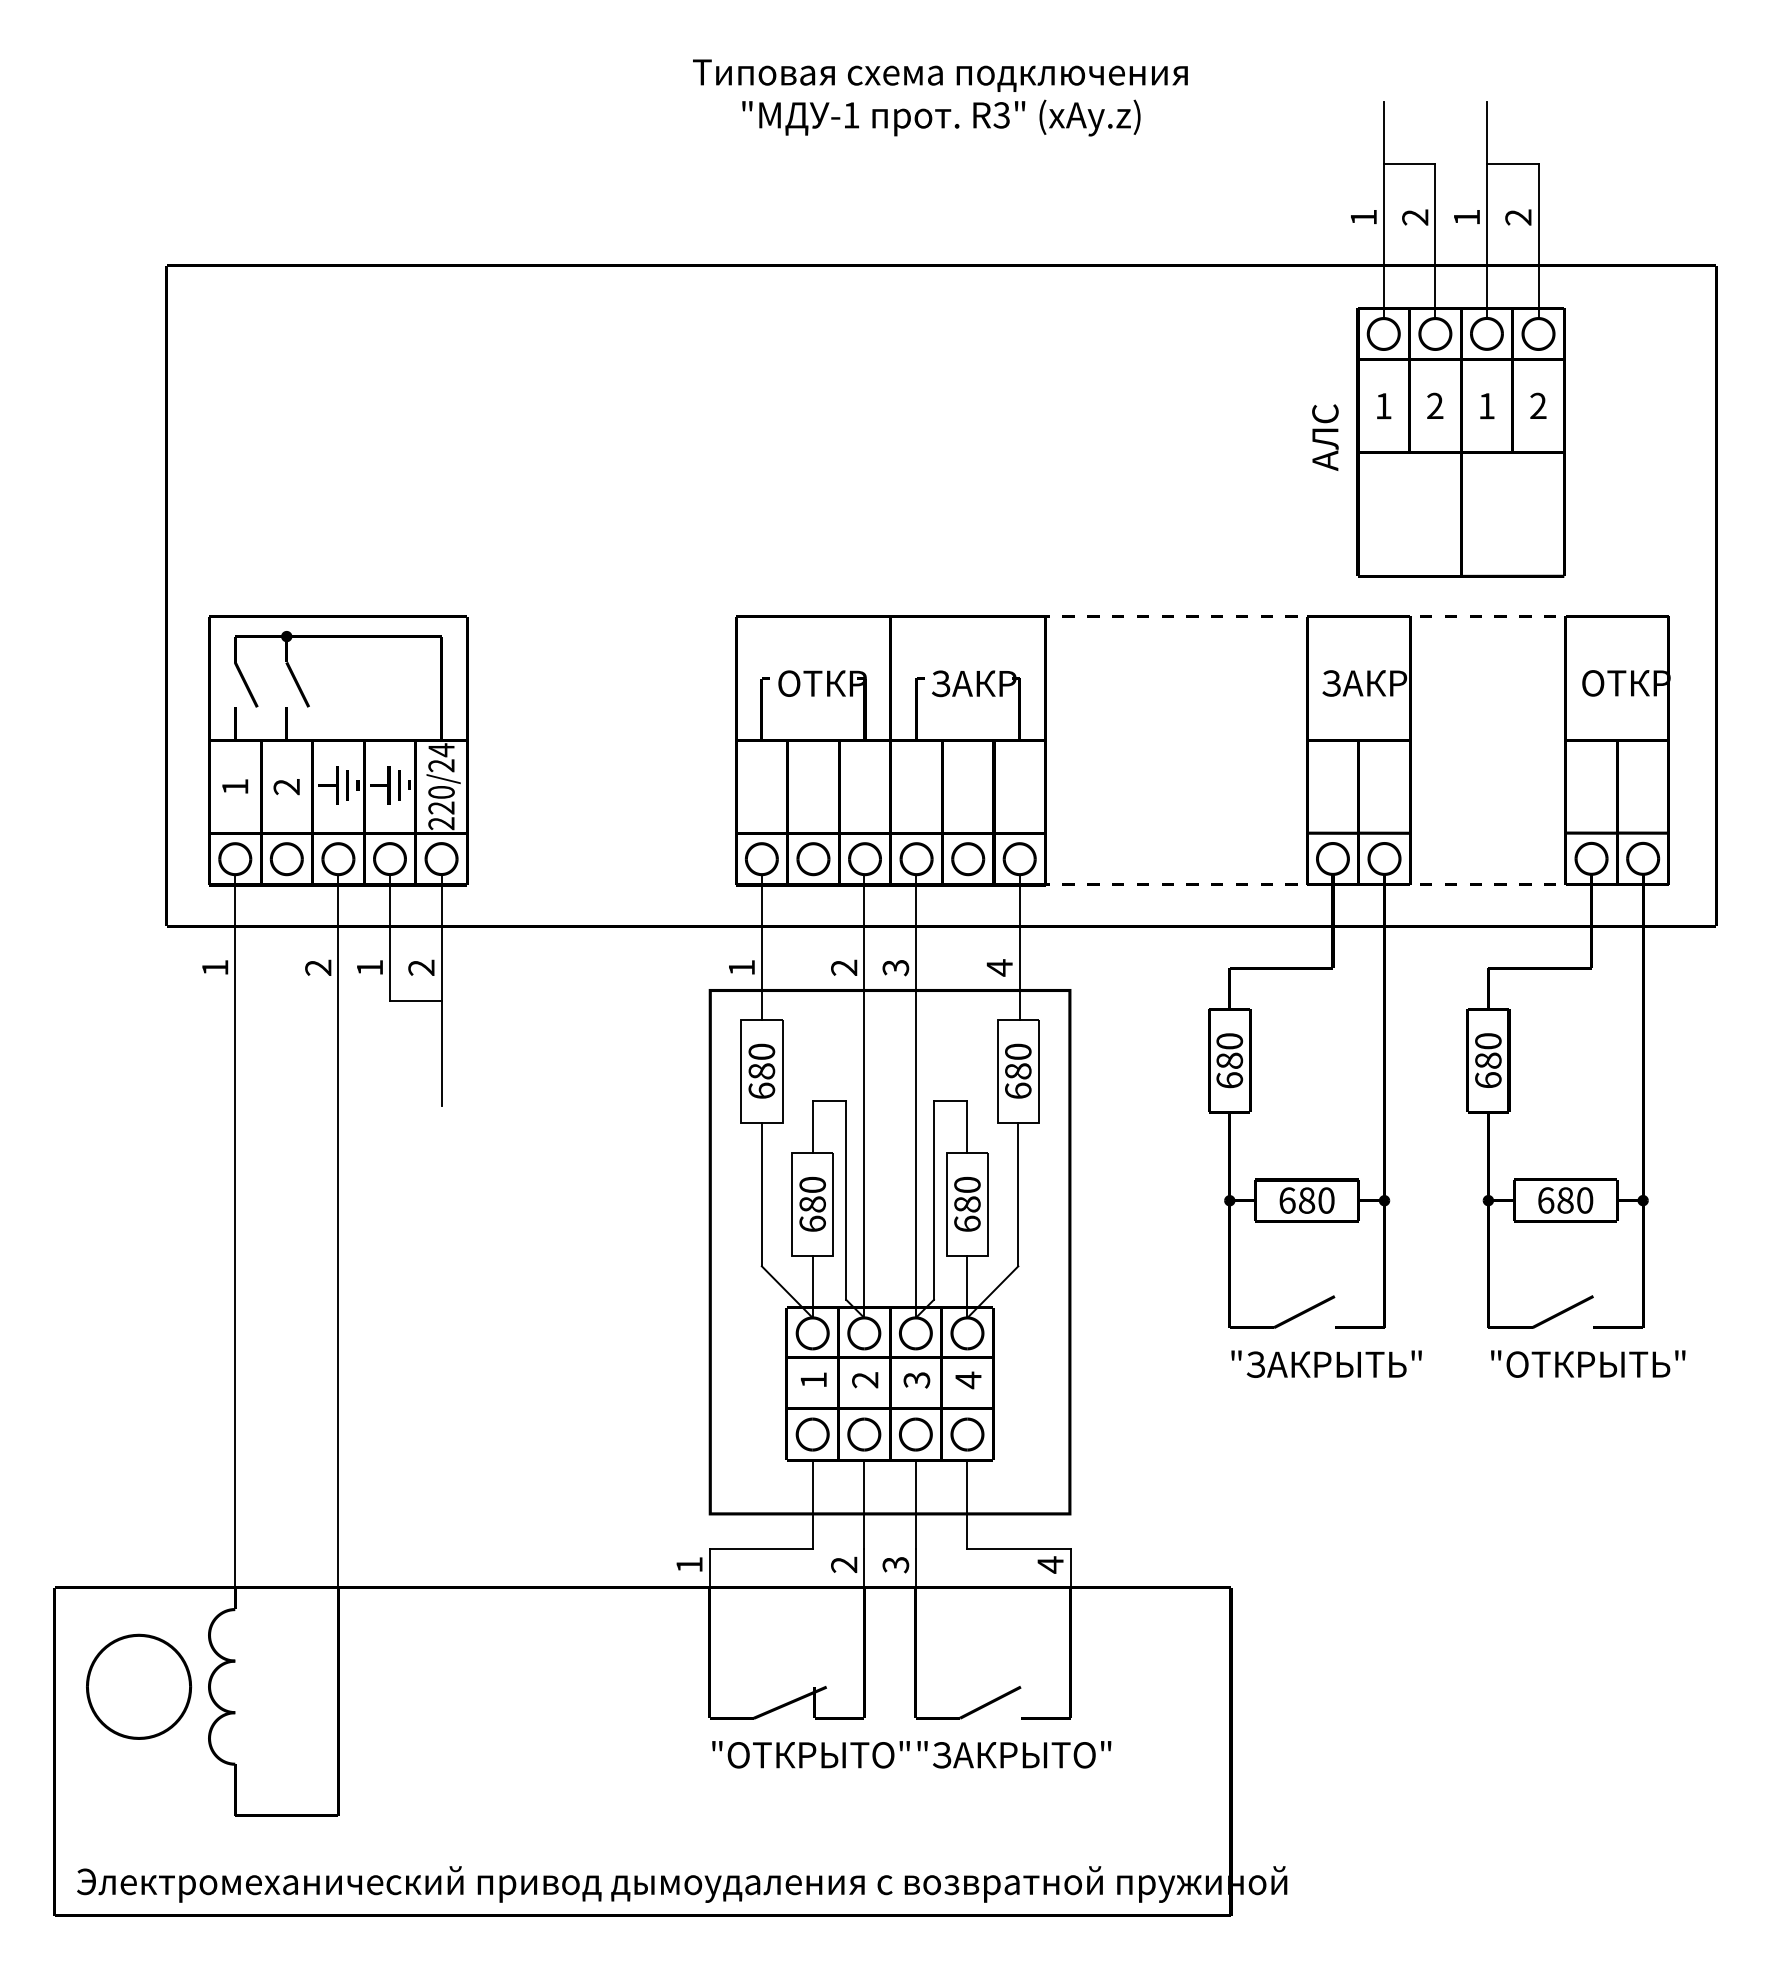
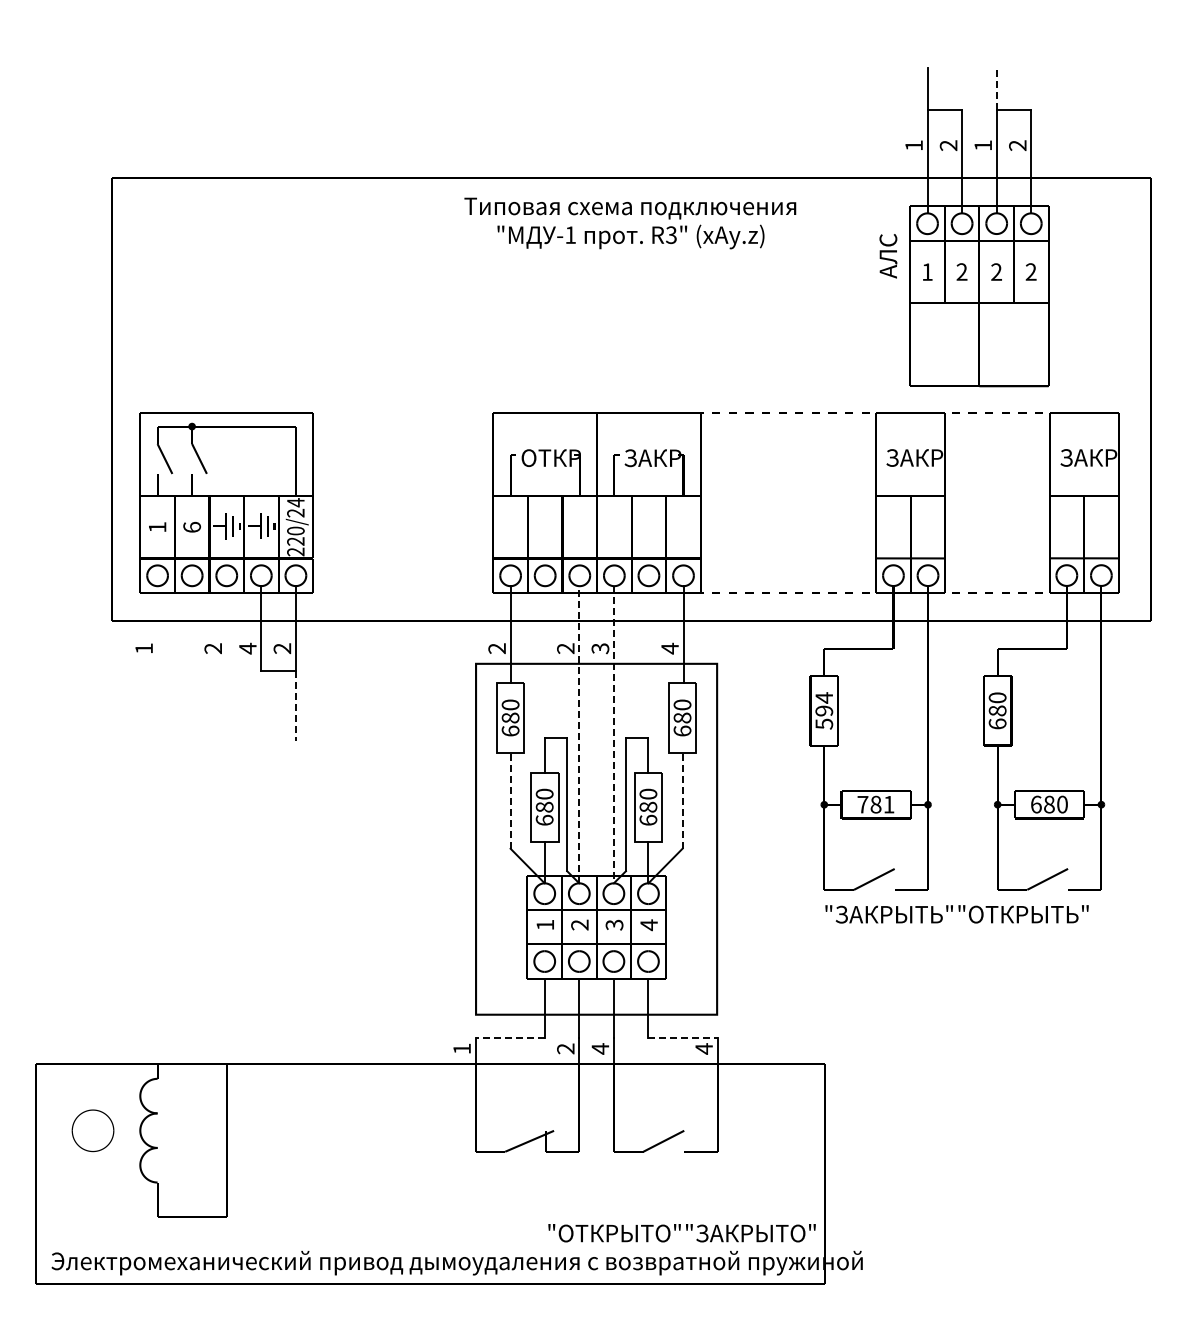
text: (940, 97) -> (630, 223), moved
line: (1486, 132) -> (996, 88), solid -> dashed
text: (1486, 405) -> (996, 271), 1 -> 2
text: (1325, 438) -> (888, 256), moved
text: (1623, 682) -> (1088, 457), ОТКР -> ЗАКР
text: (287, 785) -> (192, 526), 2 -> 6
text: (369, 967) -> (247, 648), 1 -> 4
text: (740, 967) -> (496, 648), 1 -> 2
line: (440, 1054) -> (295, 706), solid -> dashed
text: (1230, 1060) -> (824, 710), 680 -> 594
line: (864, 1095) -> (579, 734), solid -> dashed
line: (915, 1095) -> (613, 734), solid -> dashed
line: (761, 1194) -> (510, 800), solid -> dashed
line: (1018, 1194) -> (682, 800), solid -> dashed
text: (1306, 1200) -> (875, 804), 680 -> 781
line: (235, 1231) -> (157, 825), removed
line: (338, 1231) -> (226, 825), removed
text: (1588, 1364) -> (1023, 914), moved
line: (761, 1549) -> (510, 1038), solid -> dashed
line: (1019, 1549) -> (683, 1038), solid -> dashed
text: (895, 1564) -> (600, 1048), 3 -> 4
part: (138, 1686) -> (92, 1130), size x0.6
text: (910, 1755) -> (681, 1233), moved

